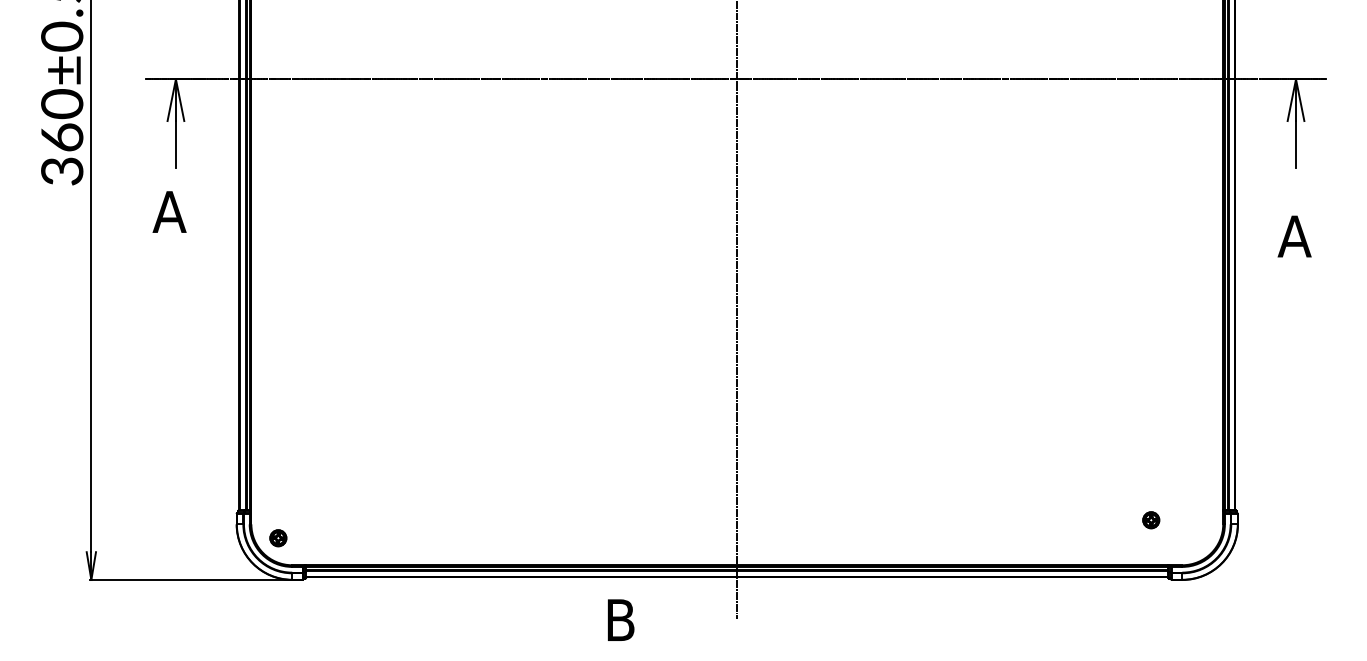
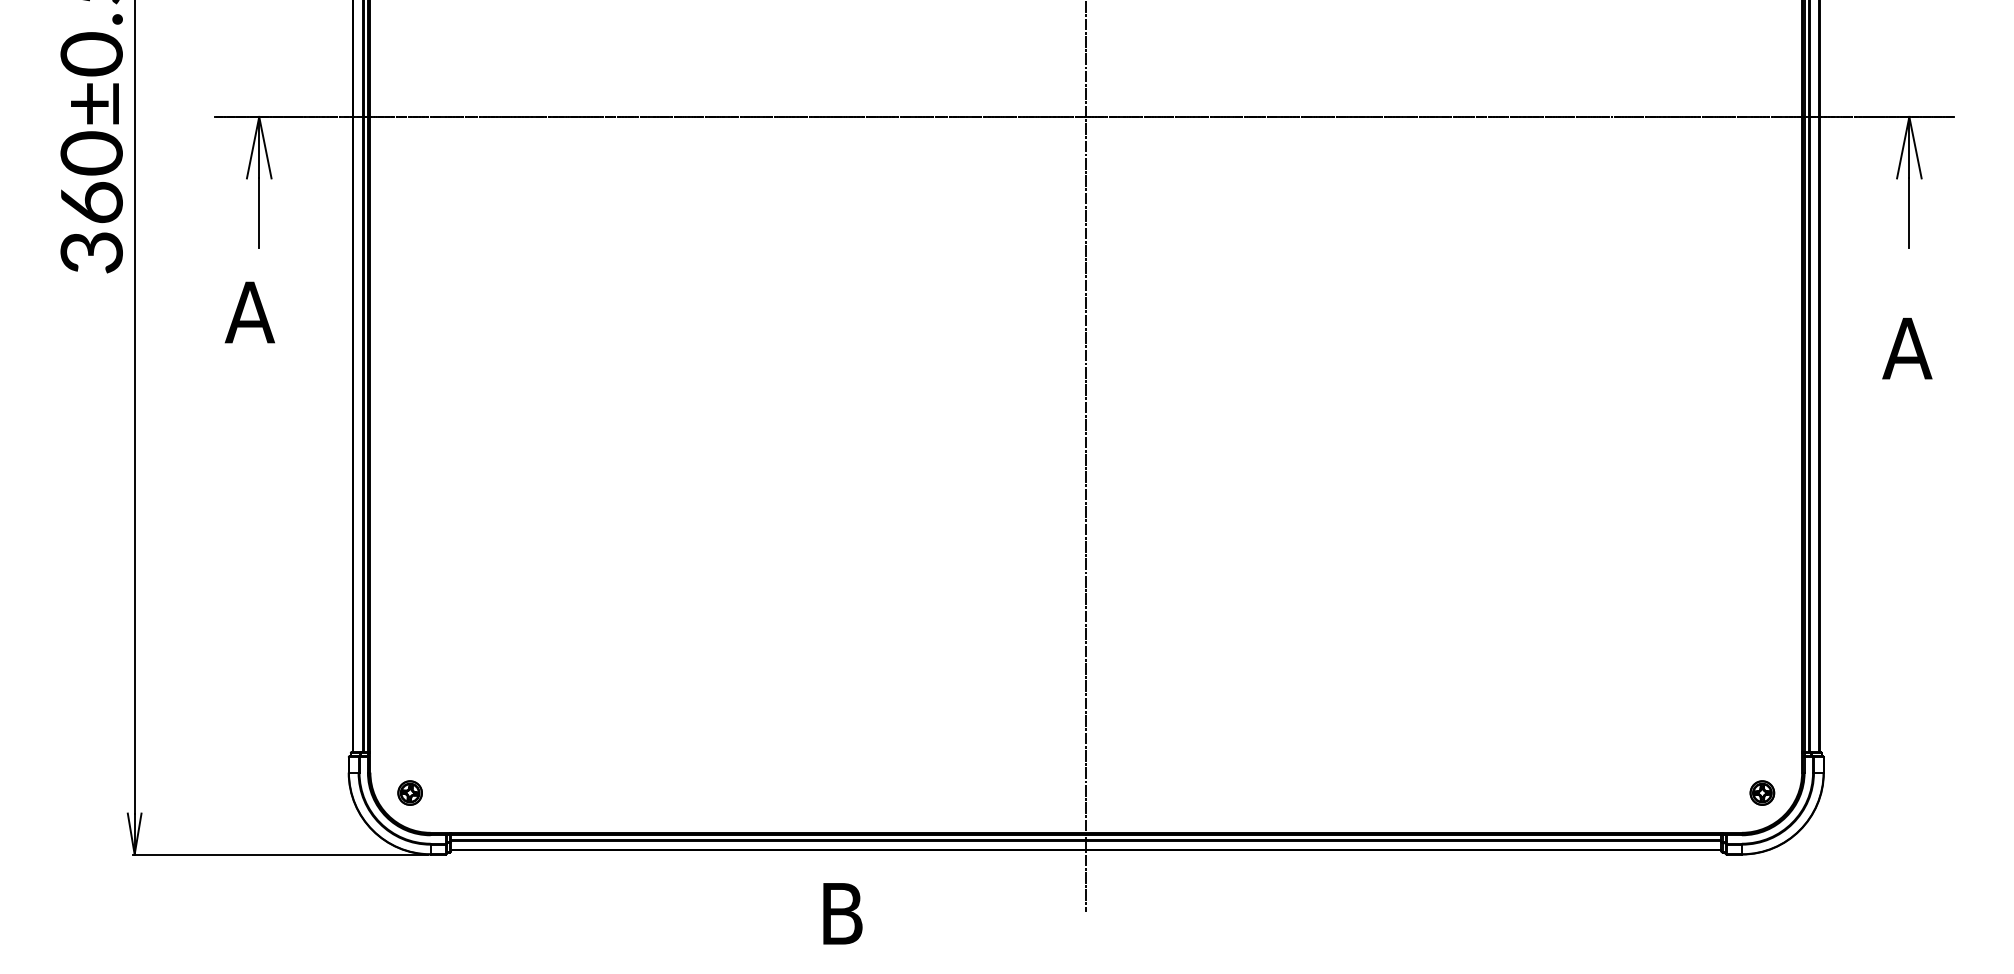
part: (1151, 520) -> (1762, 793), moved
text: (621, 619) -> (843, 912), moved

